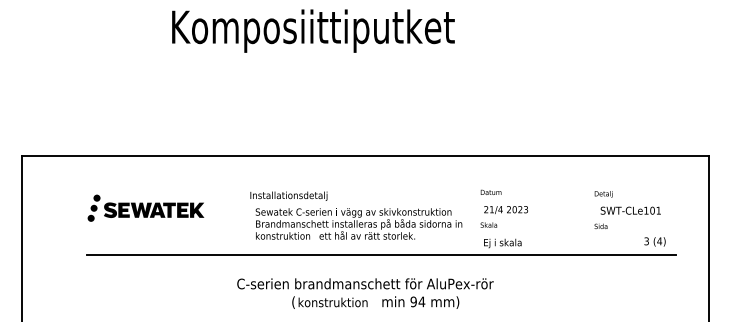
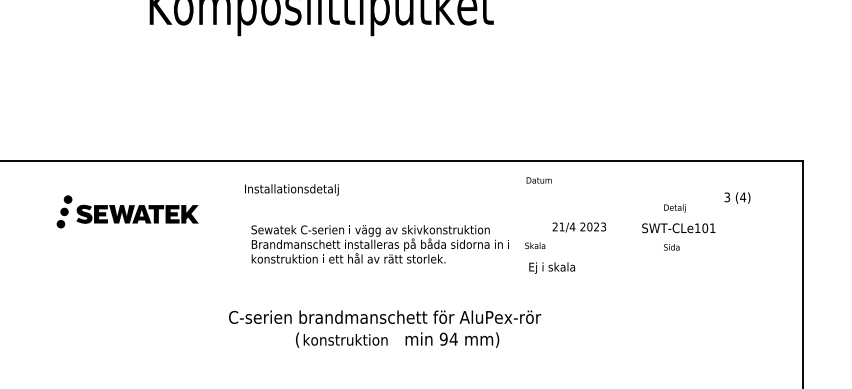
text: (490, 191) -> (538, 179), moved
text: (288, 195) -> (291, 189), moved
part: (145, 207) -> (127, 210), moved
text: (505, 209) -> (578, 226), moved
text: (630, 210) -> (678, 227), moved
text: (654, 241) -> (736, 197), moved
line: (381, 255) -> (404, 282), removed

